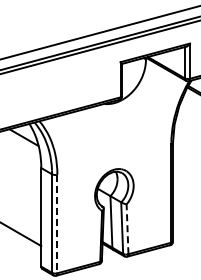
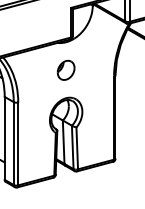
part: (114, 136) -> (66, 70), added
line: (57, 224) -> (18, 144), dashed -> solid
line: (127, 229) -> (77, 148), dashed -> solid

